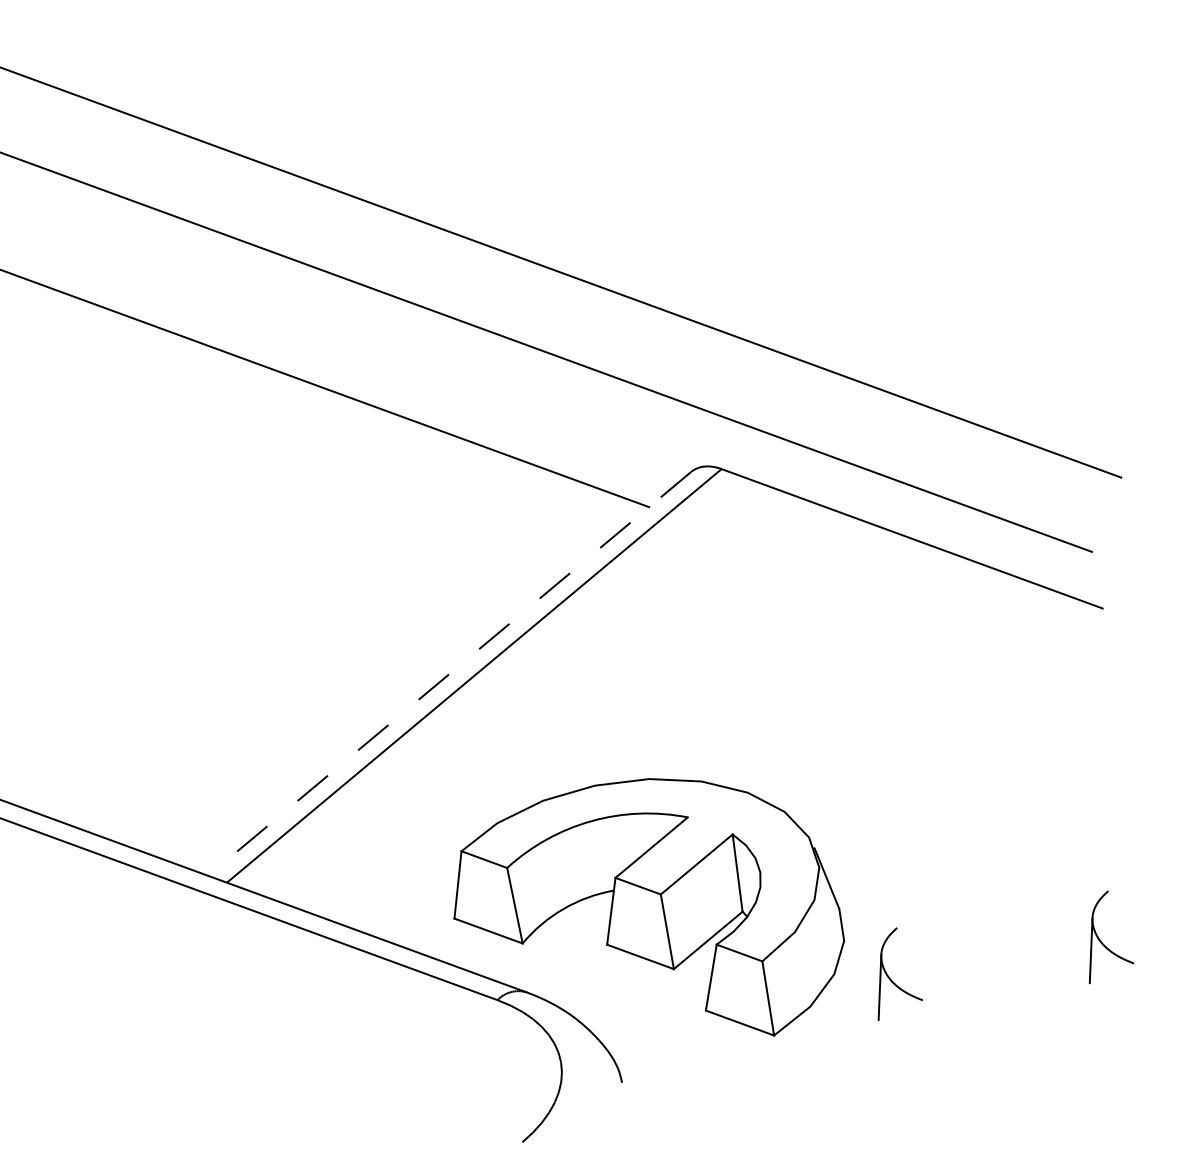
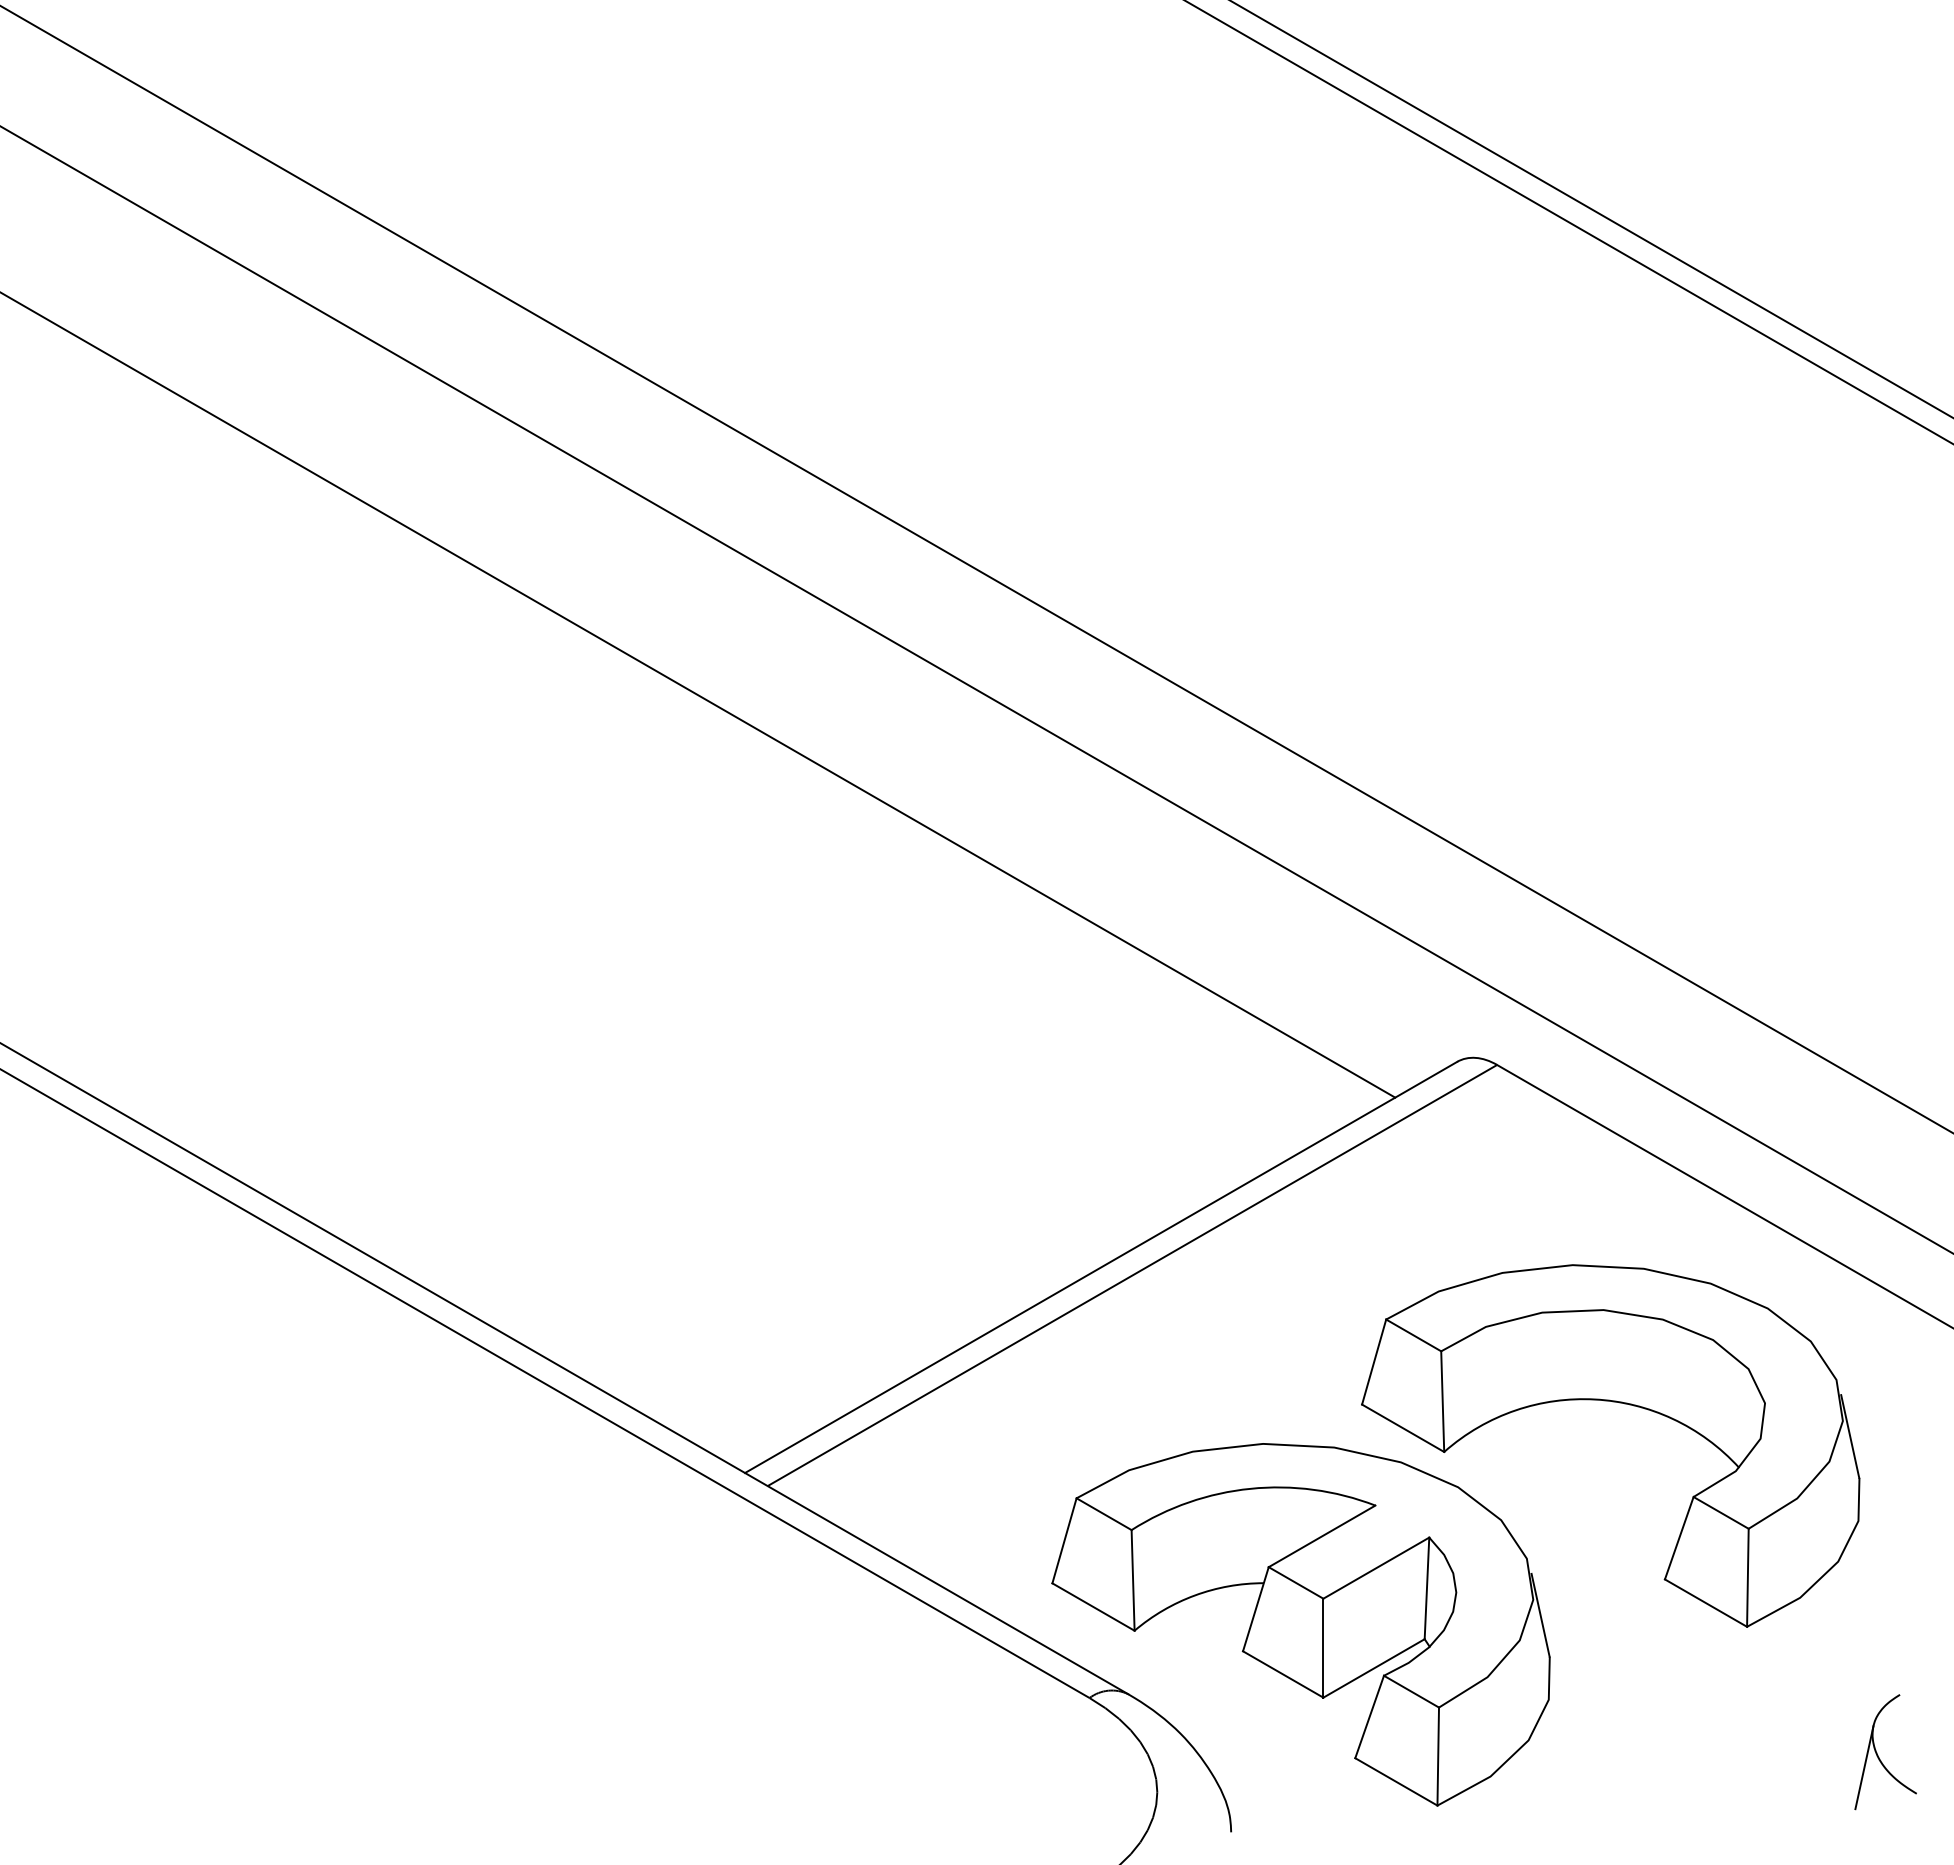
line: (449, 674) -> (1100, 1267), dashed -> solid
part: (858, 708) -> (1619, 1403), added
part: (888, 976) -> (1598, 1755), removed

